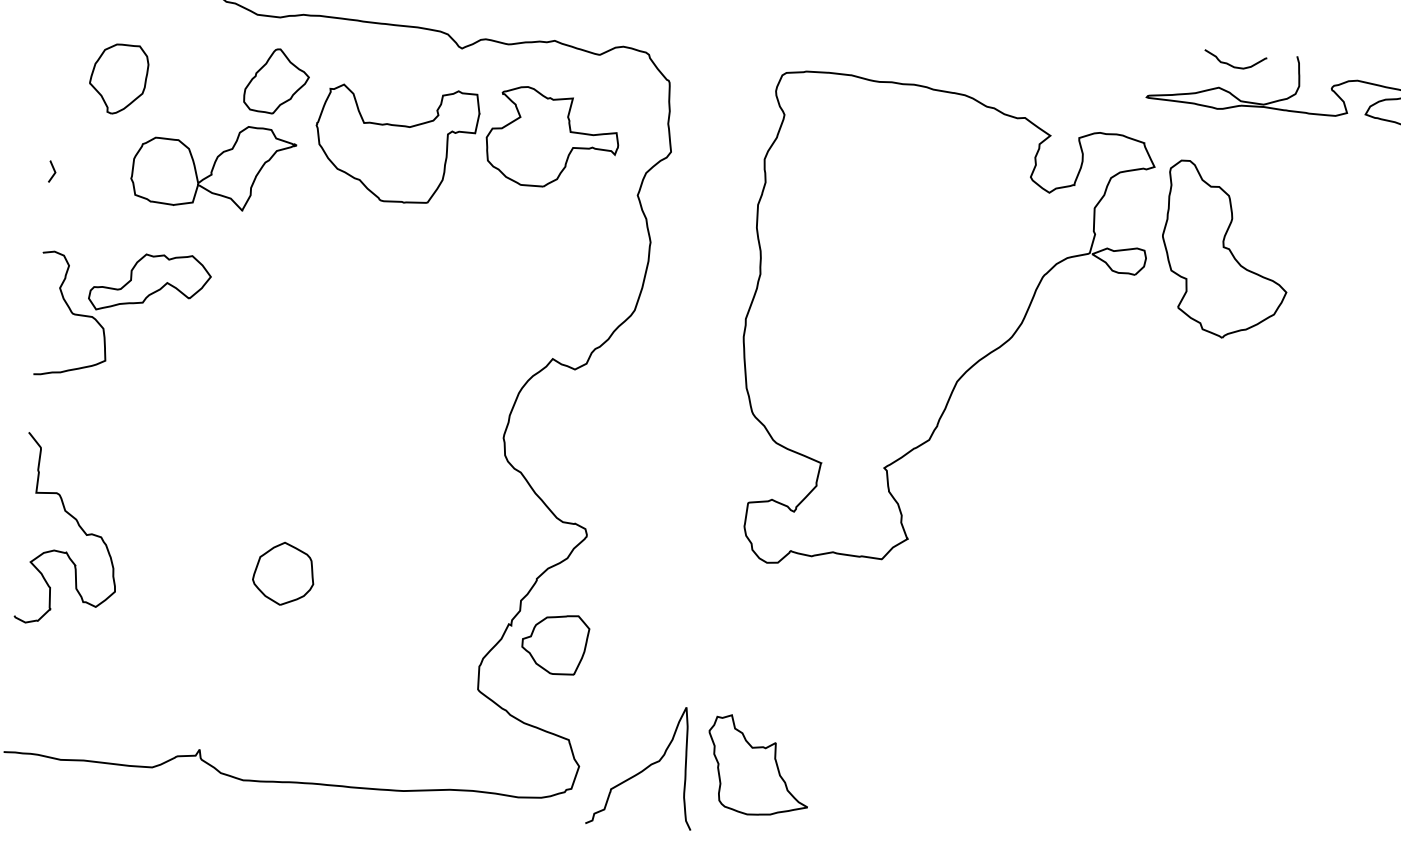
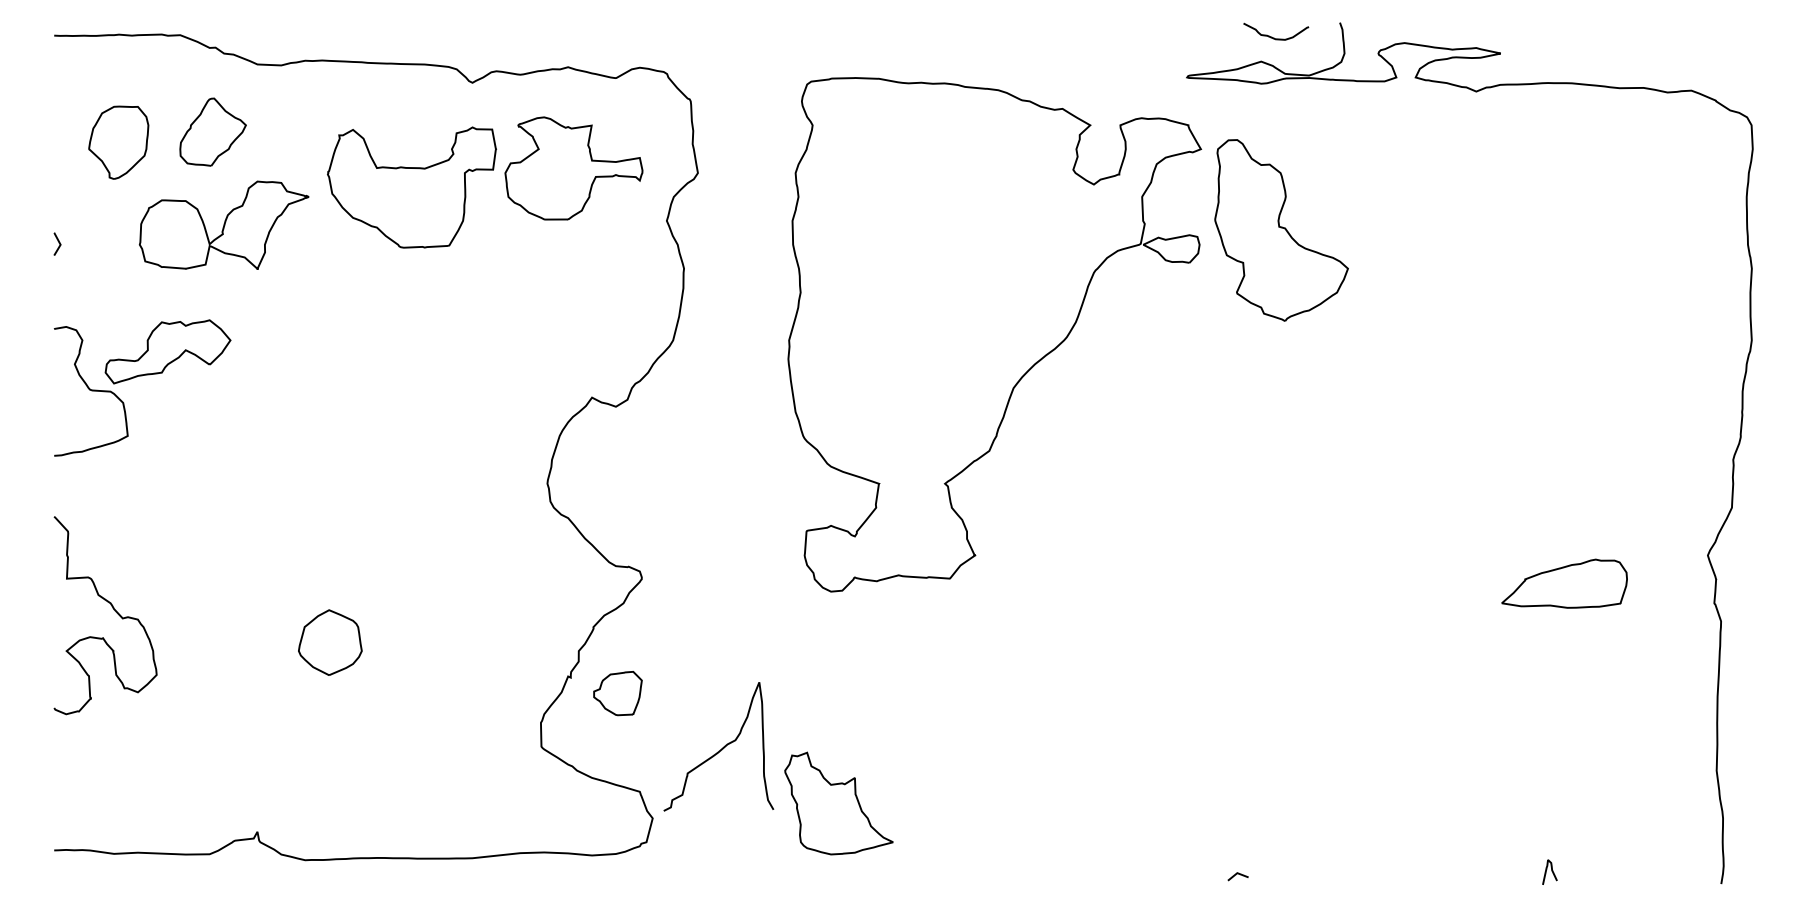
part: (276, 80) -> (212, 131), moved
part: (554, 644) -> (617, 693), size x0.7
curve: (645, 767) -> (721, 748), moved

